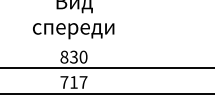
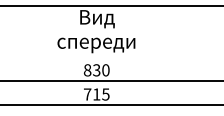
text: (83, 82) -> (105, 94), 717 -> 715

